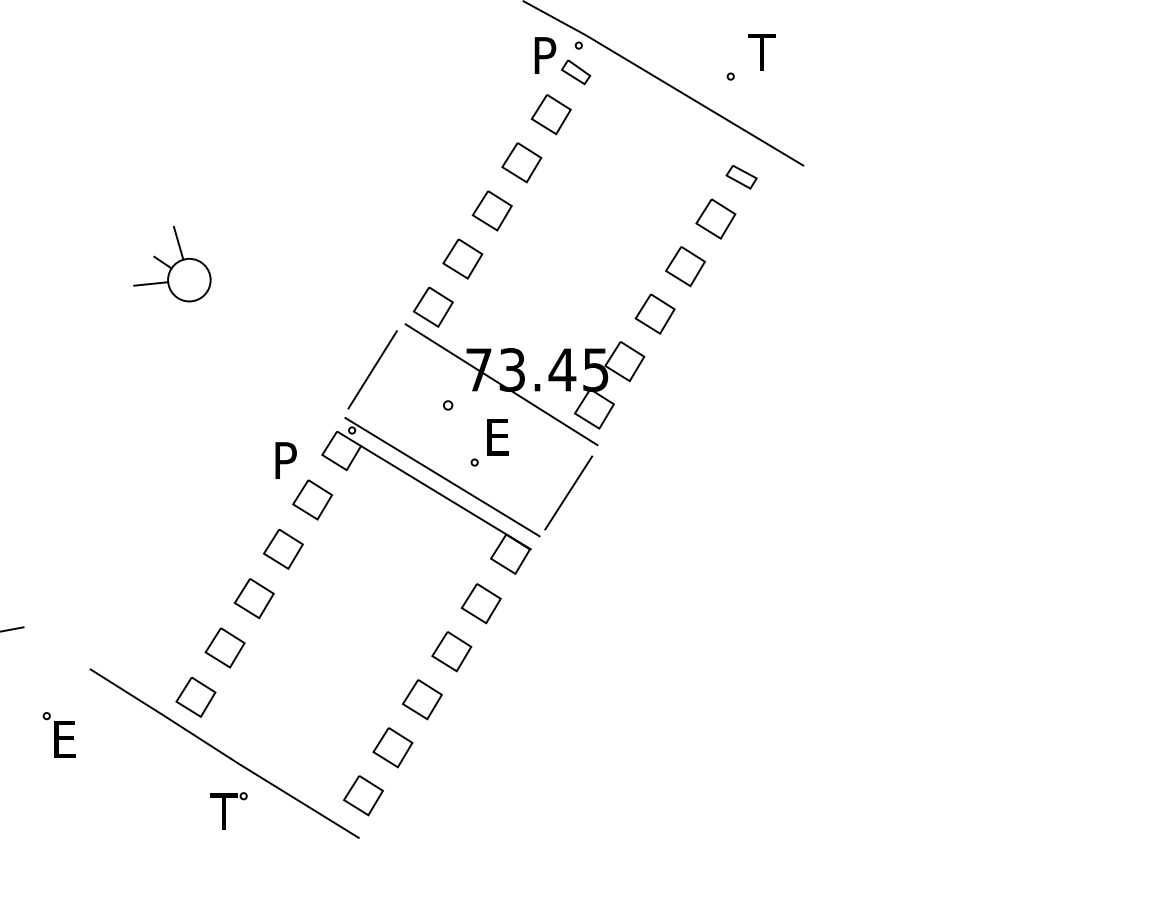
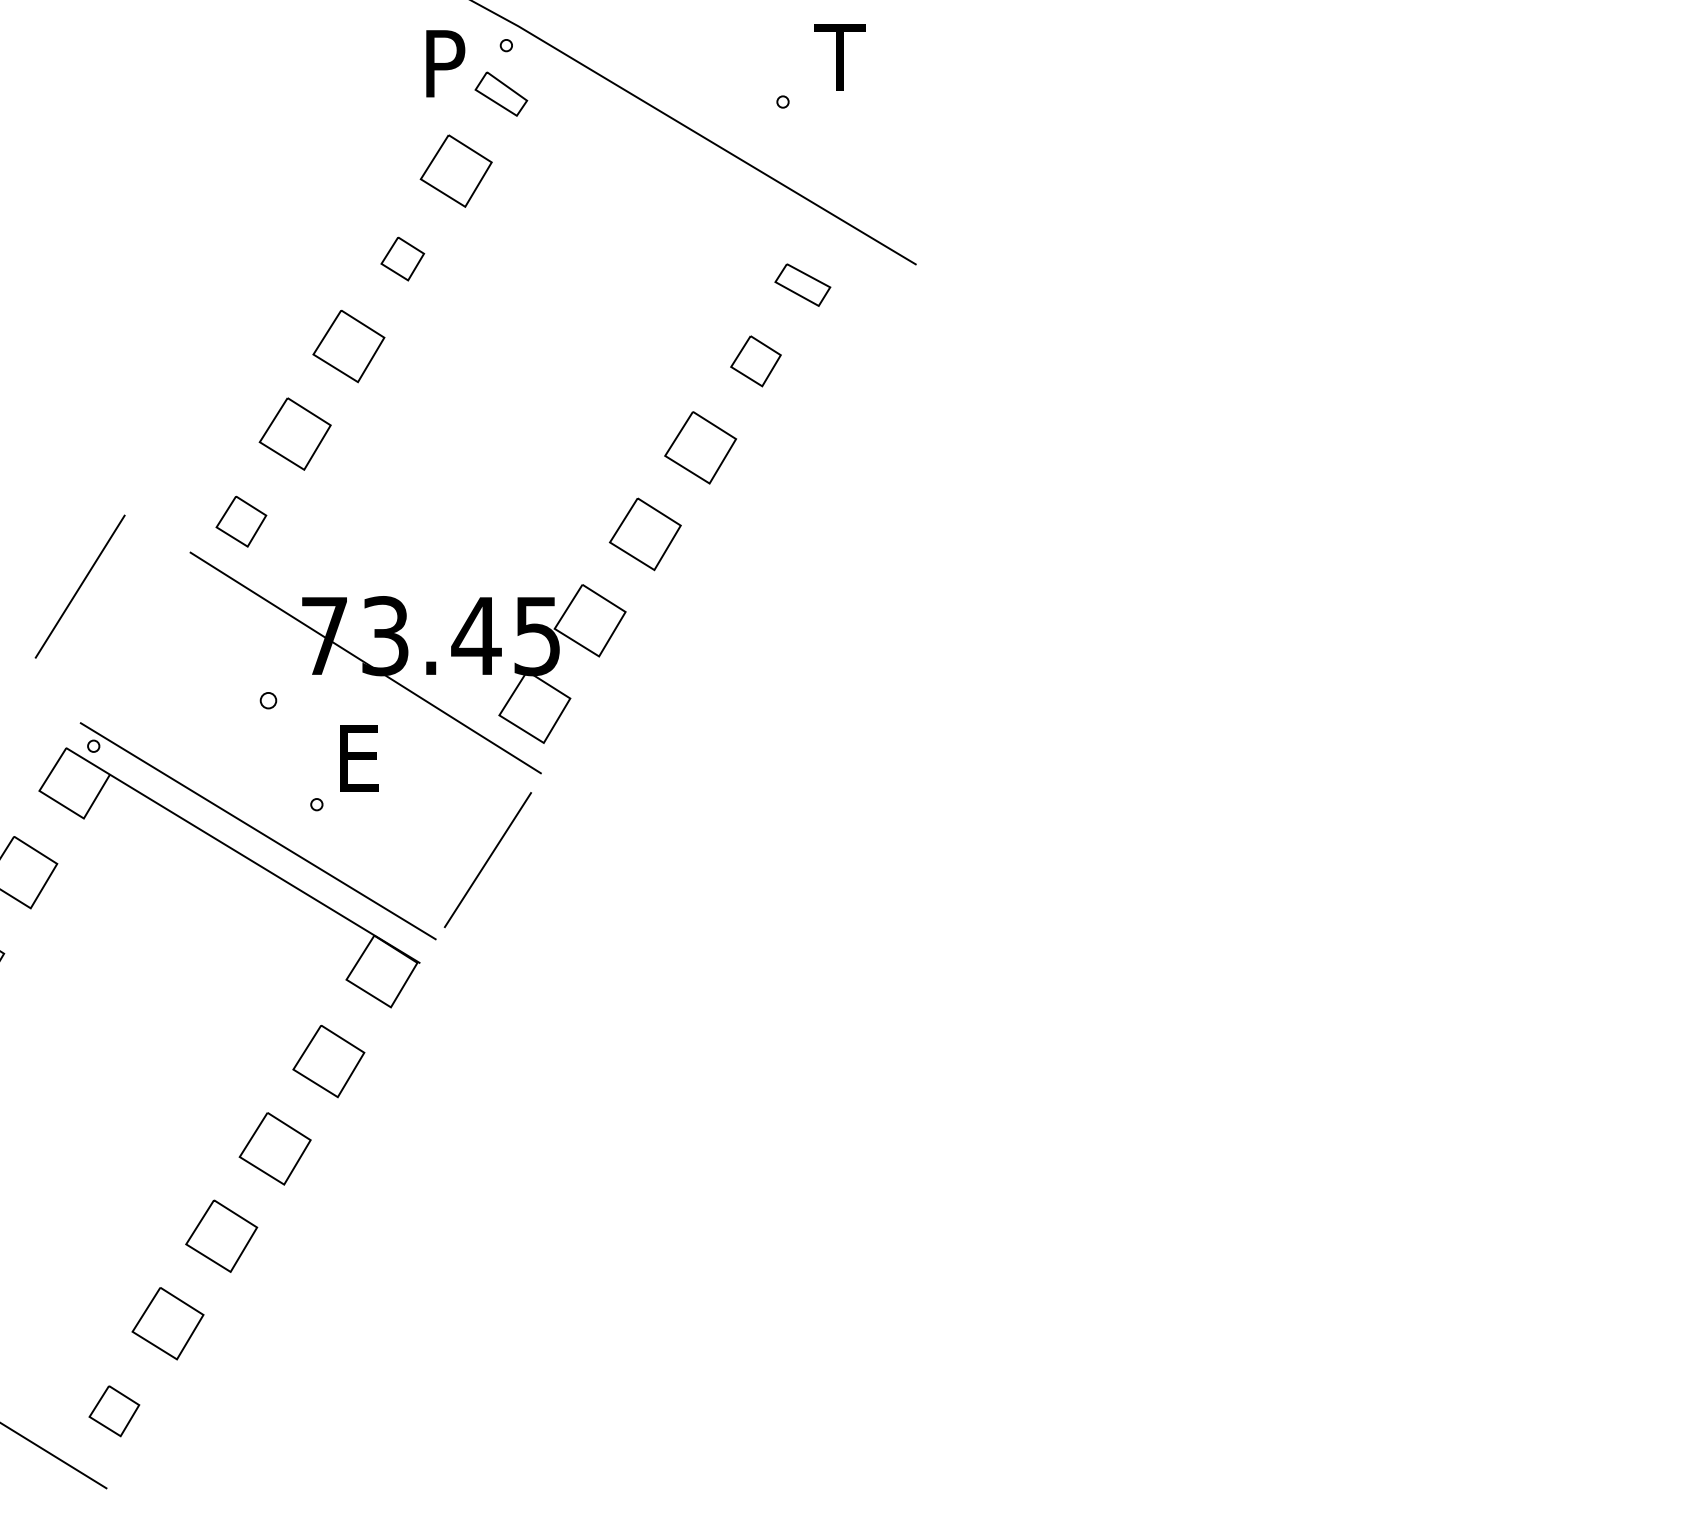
part: (521, 162) -> (402, 258), size x0.6
part: (715, 218) -> (755, 360), size x0.7
part: (432, 306) -> (240, 520), size x0.7
line: (372, 369) -> (79, 586), moved
part: (363, 795) -> (114, 1410), size x0.7

